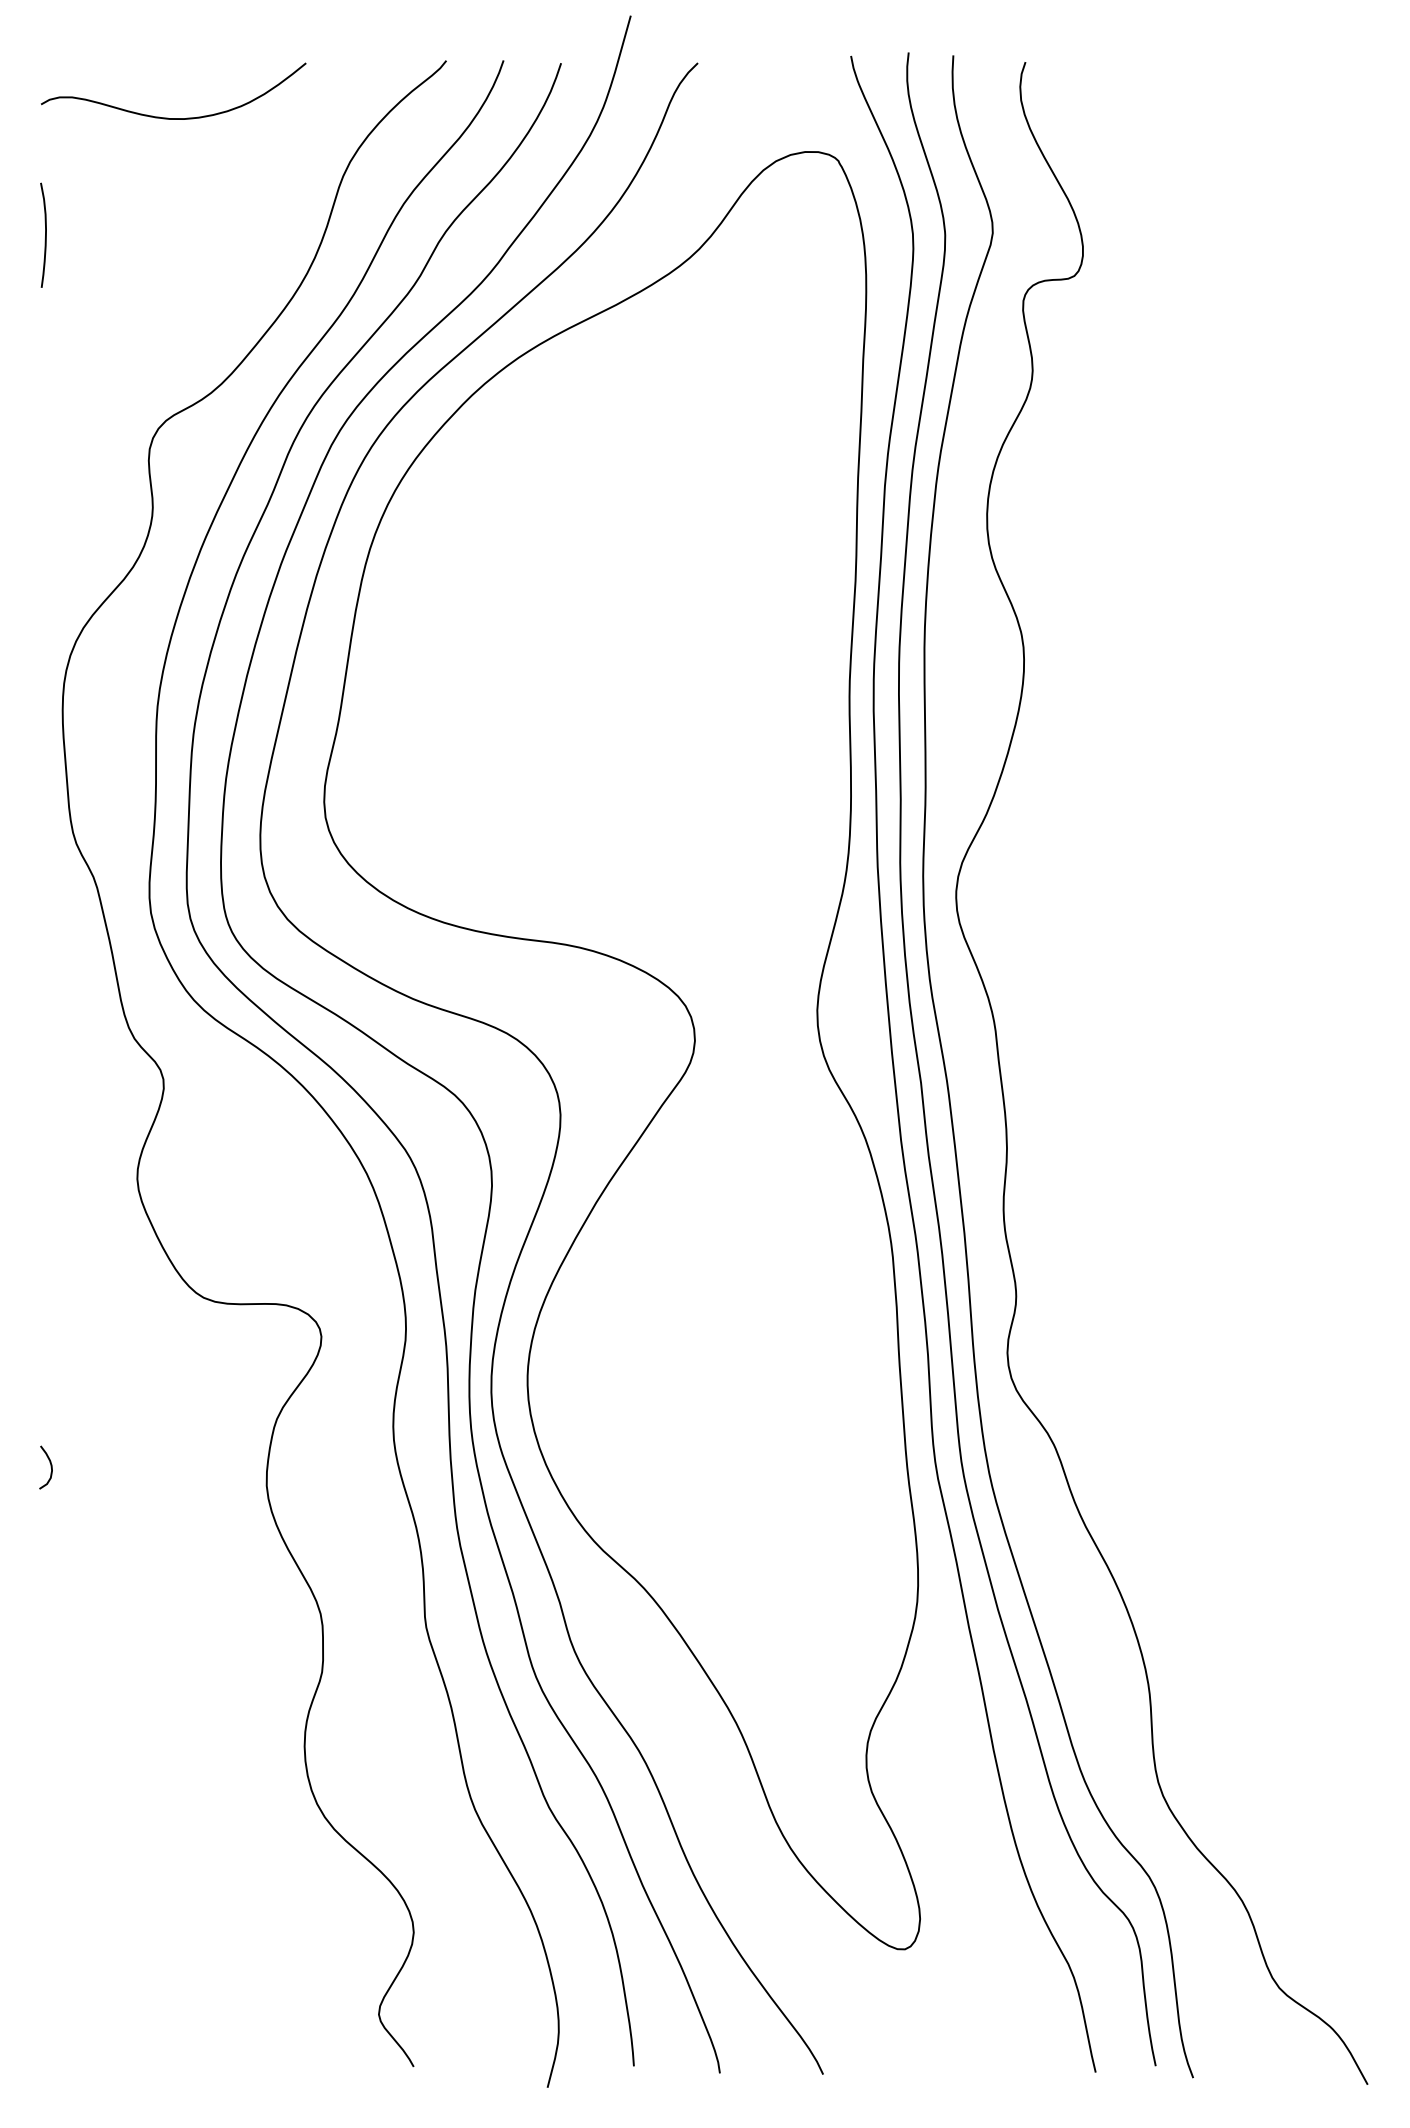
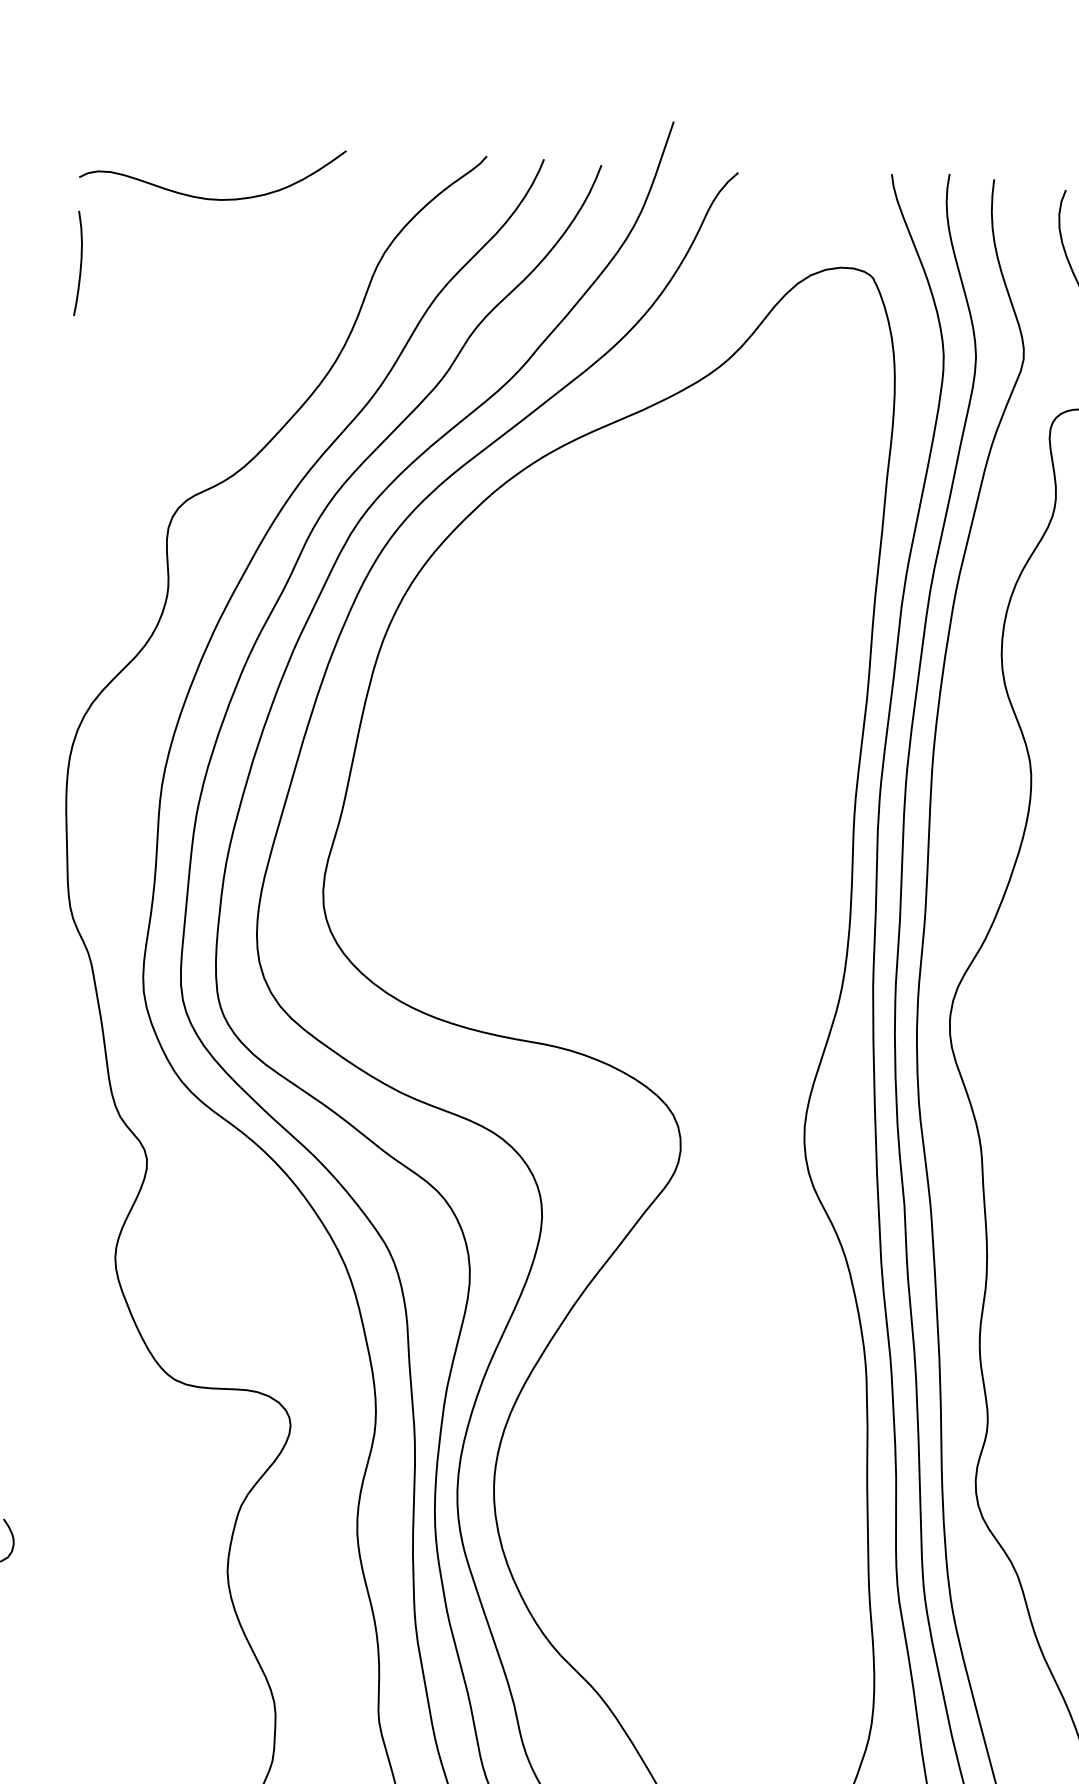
curve: (45, 234) -> (80, 262), moved

